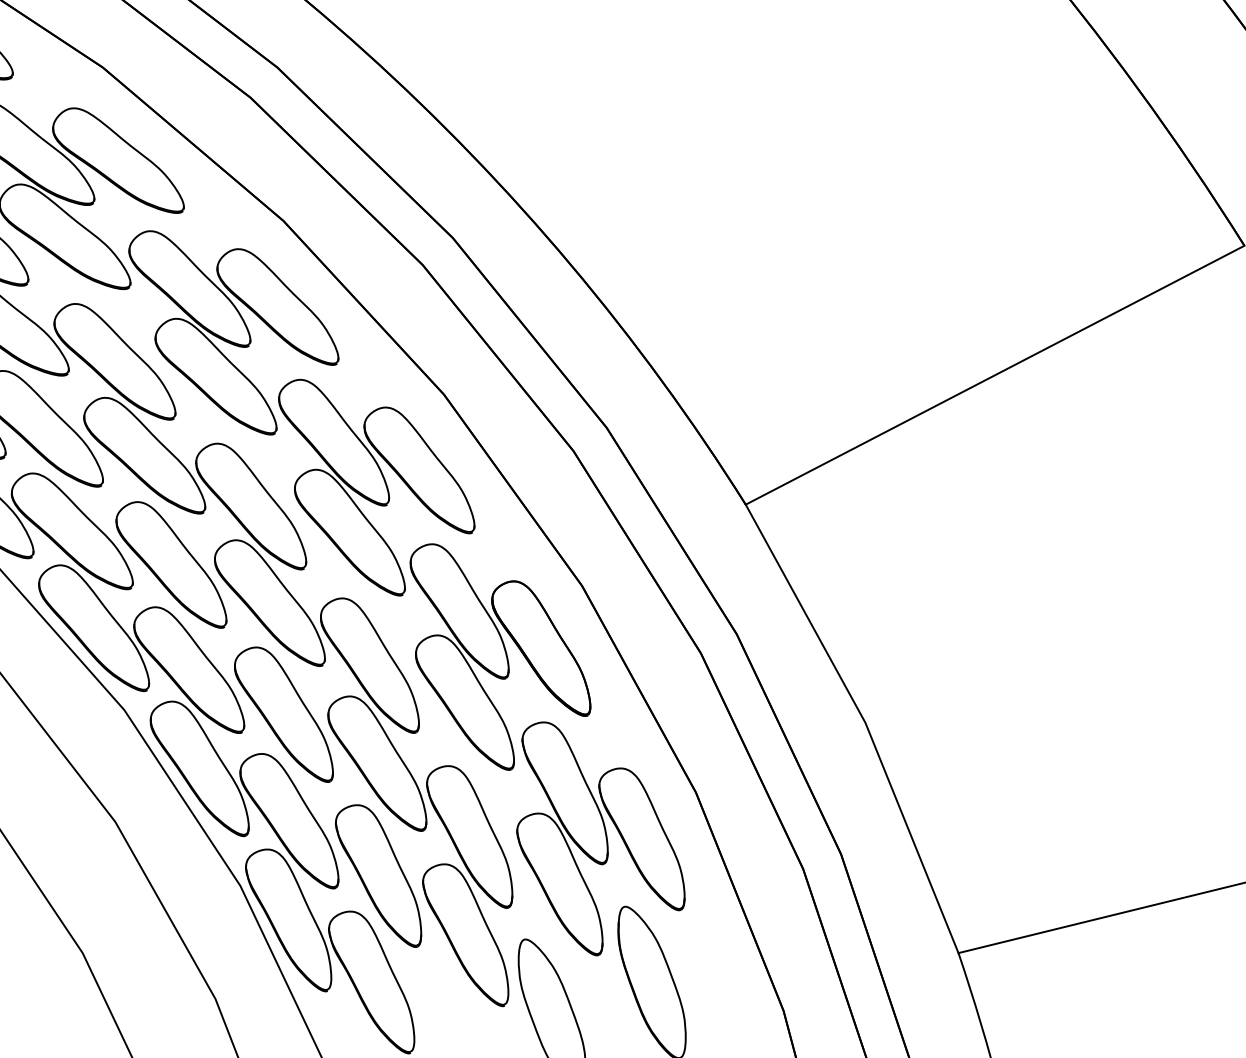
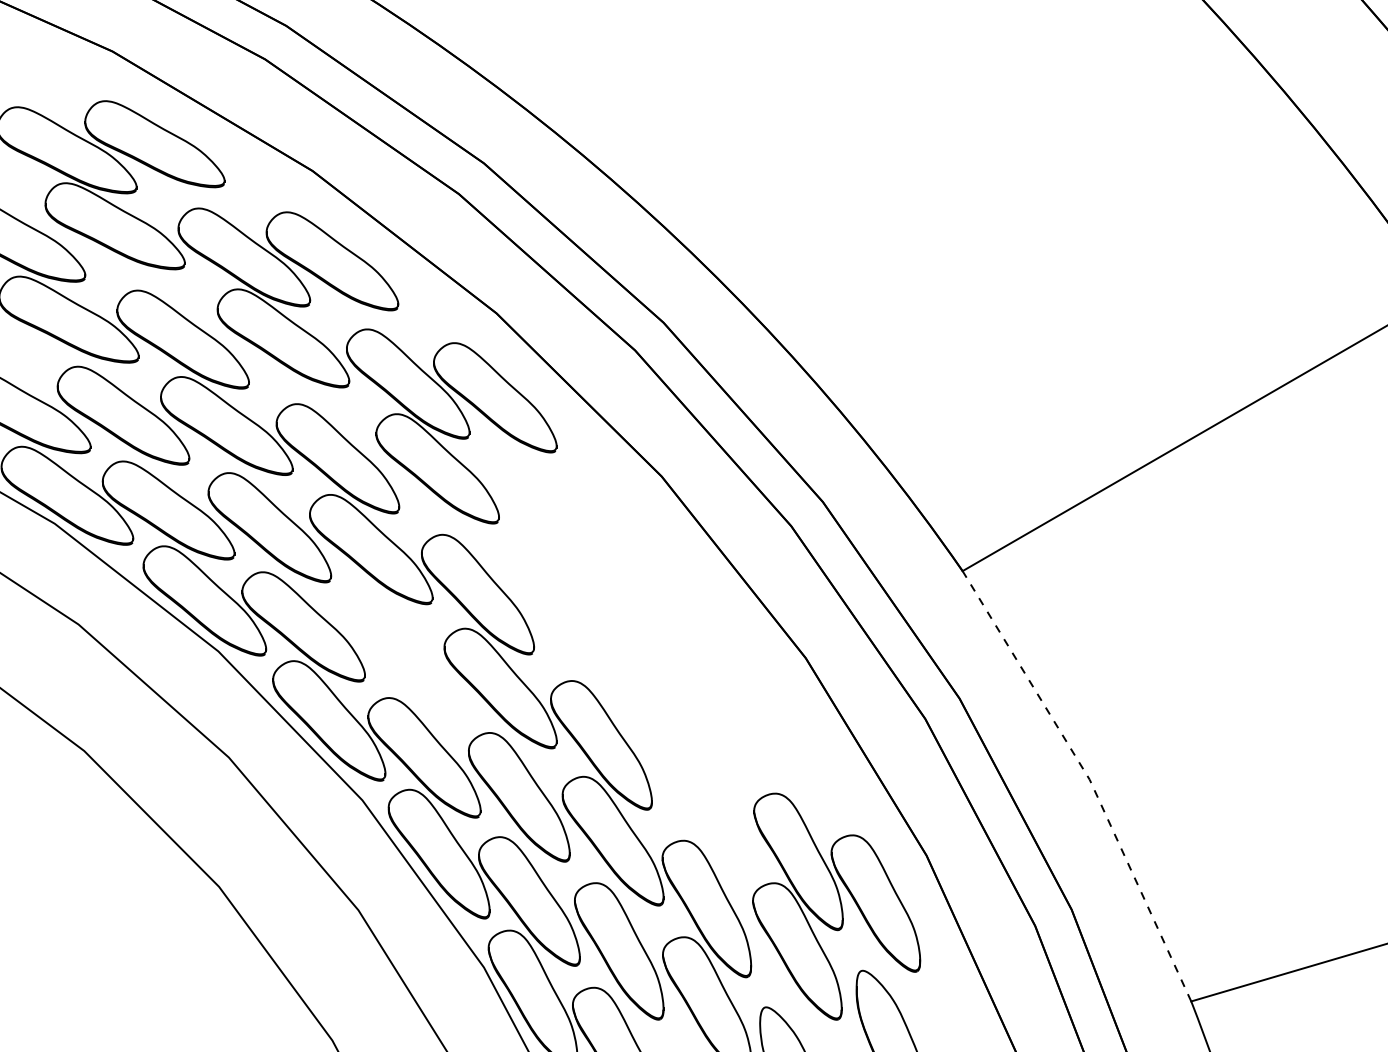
part: (171, 564) -> (402, 655), removed
part: (433, 575) -> (659, 654), removed
line: (865, 722) -> (1089, 779), solid -> dashed

